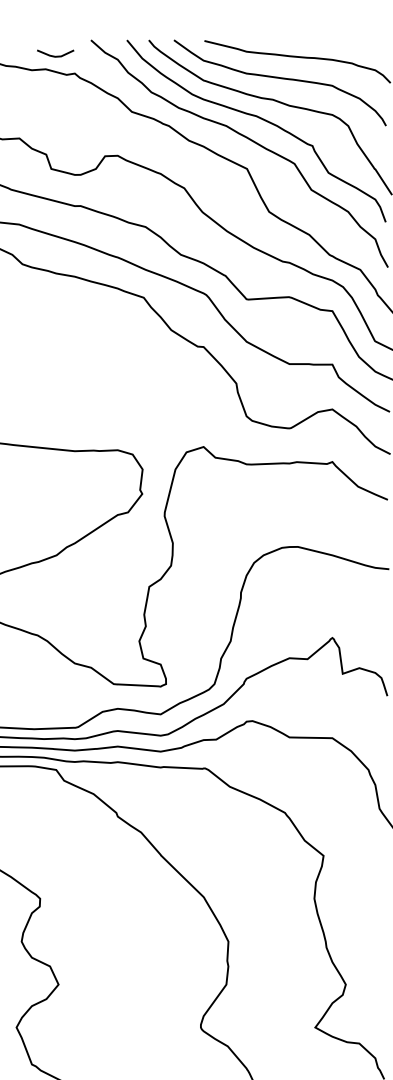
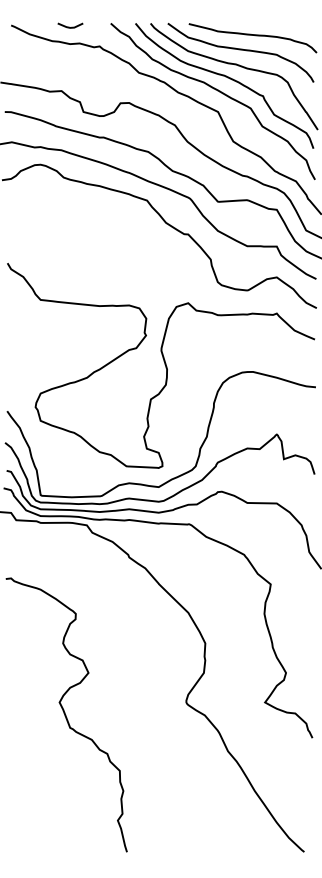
line: (54, 54) -> (69, 26), moved

